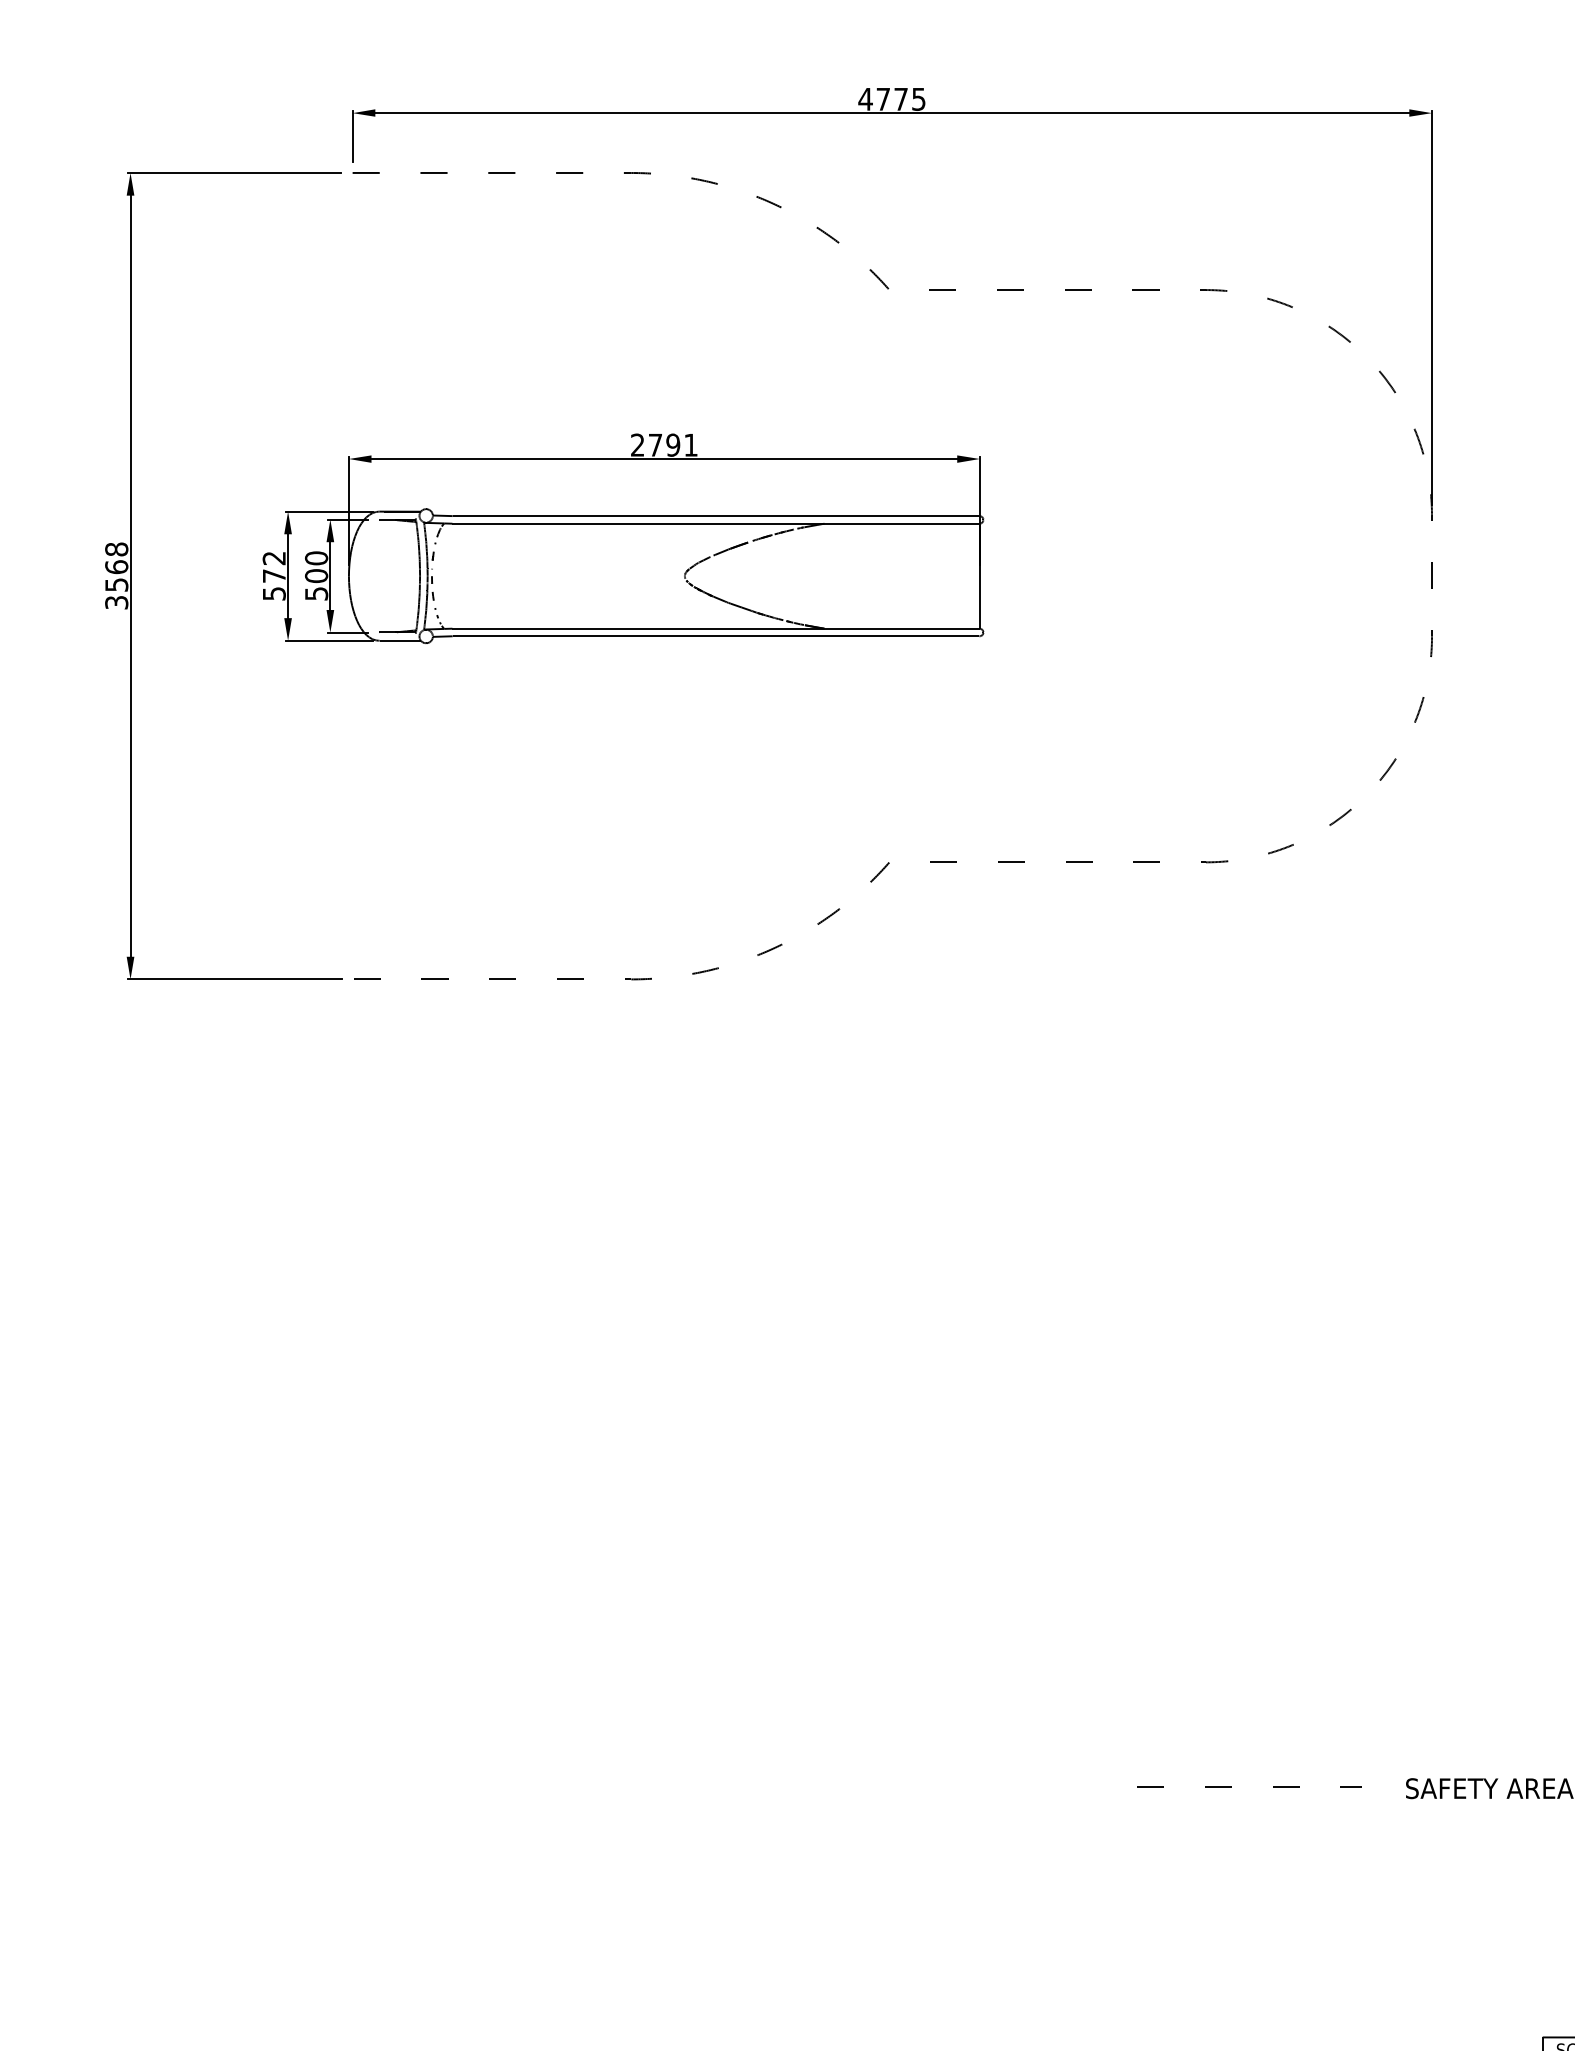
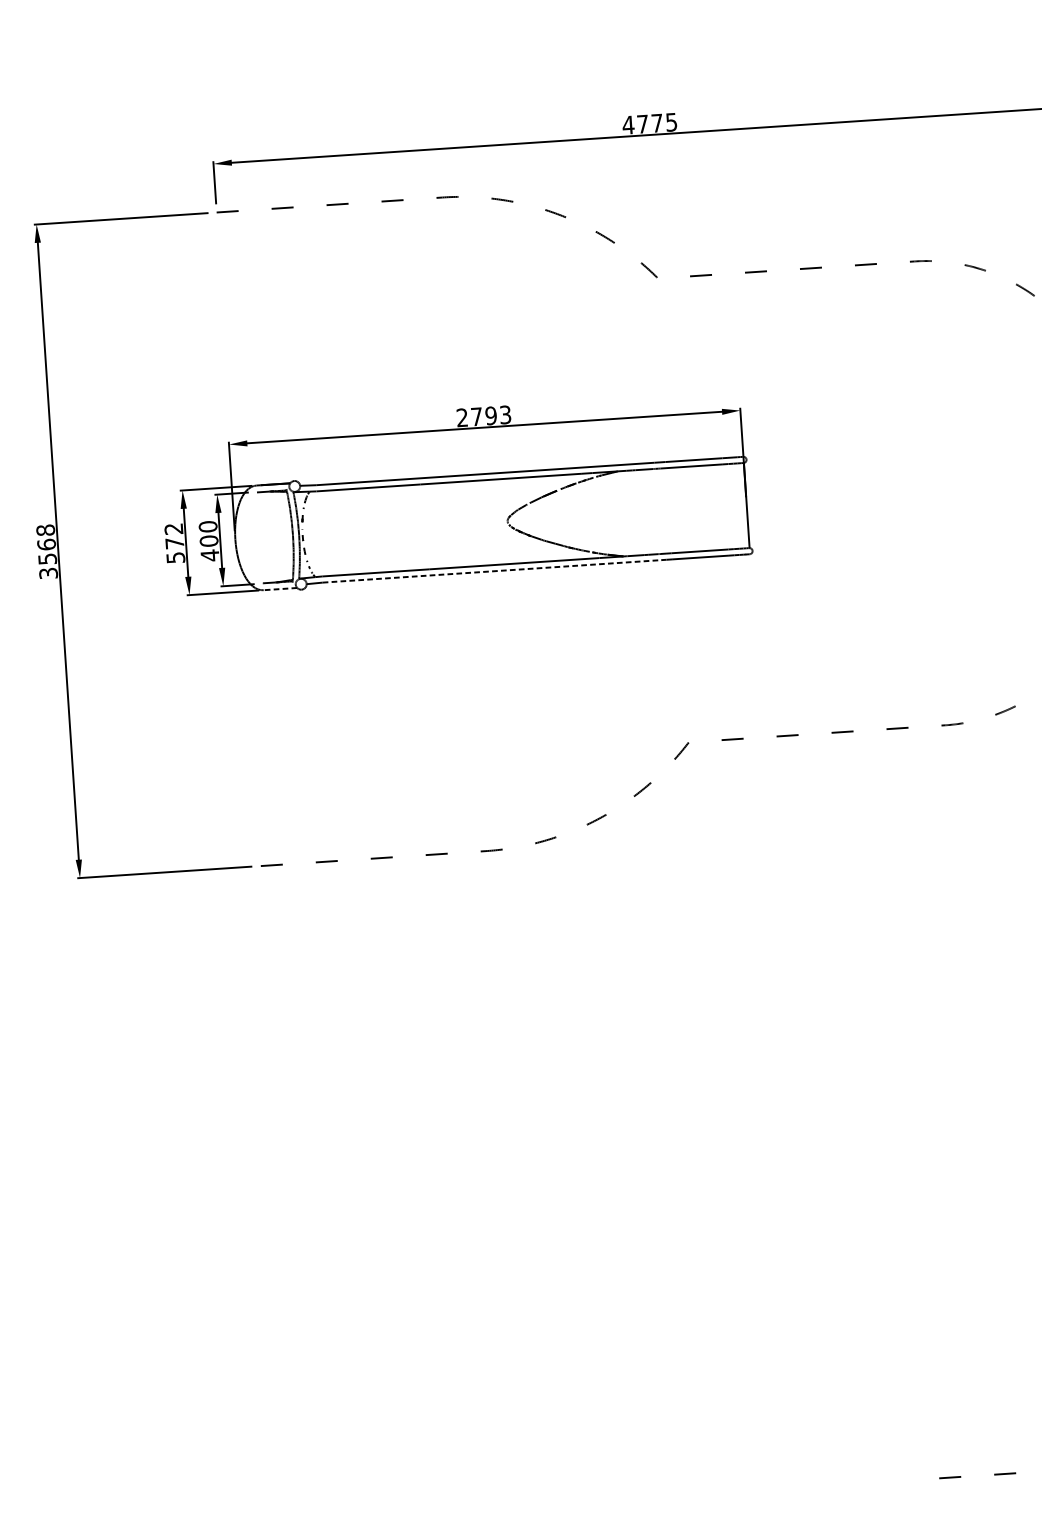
text: (690, 444) -> (505, 414), 2791 -> 2793
text: (316, 593) -> (209, 555), 500 -> 400
line: (661, 636) -> (491, 571), solid -> dashed
line: (400, 640) -> (280, 588), solid -> dashed

